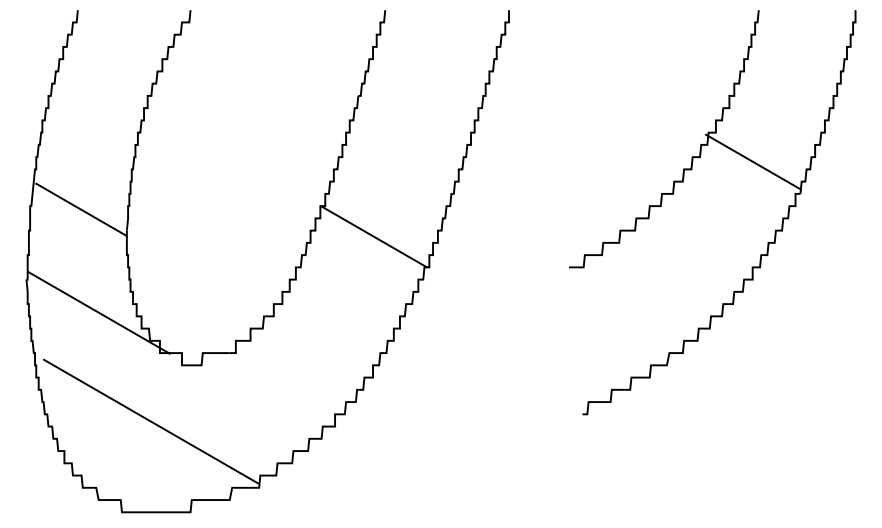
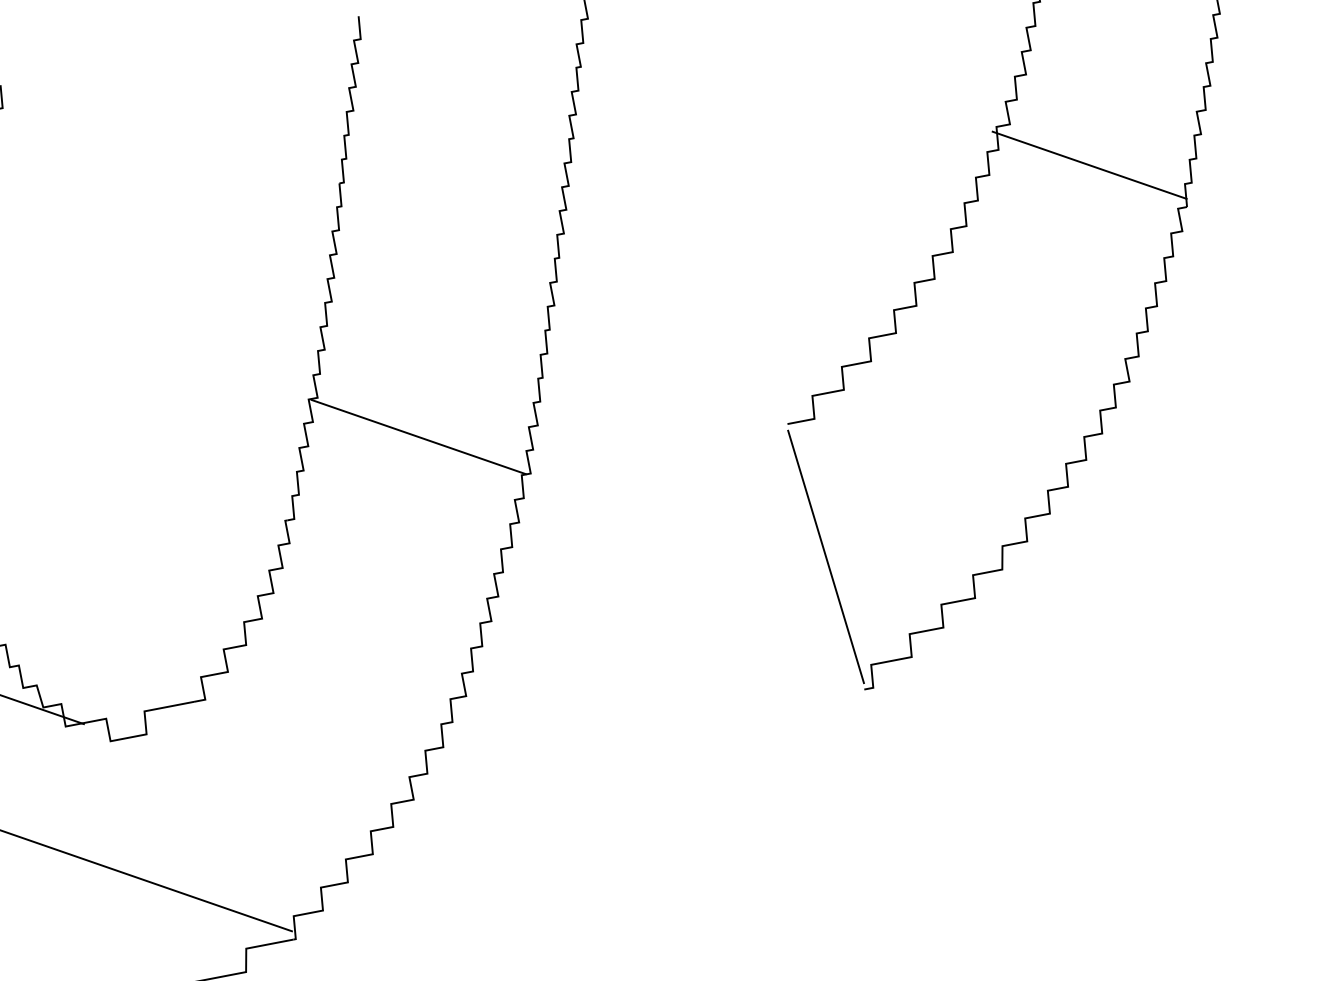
line: (575, 340) -> (825, 556), added

